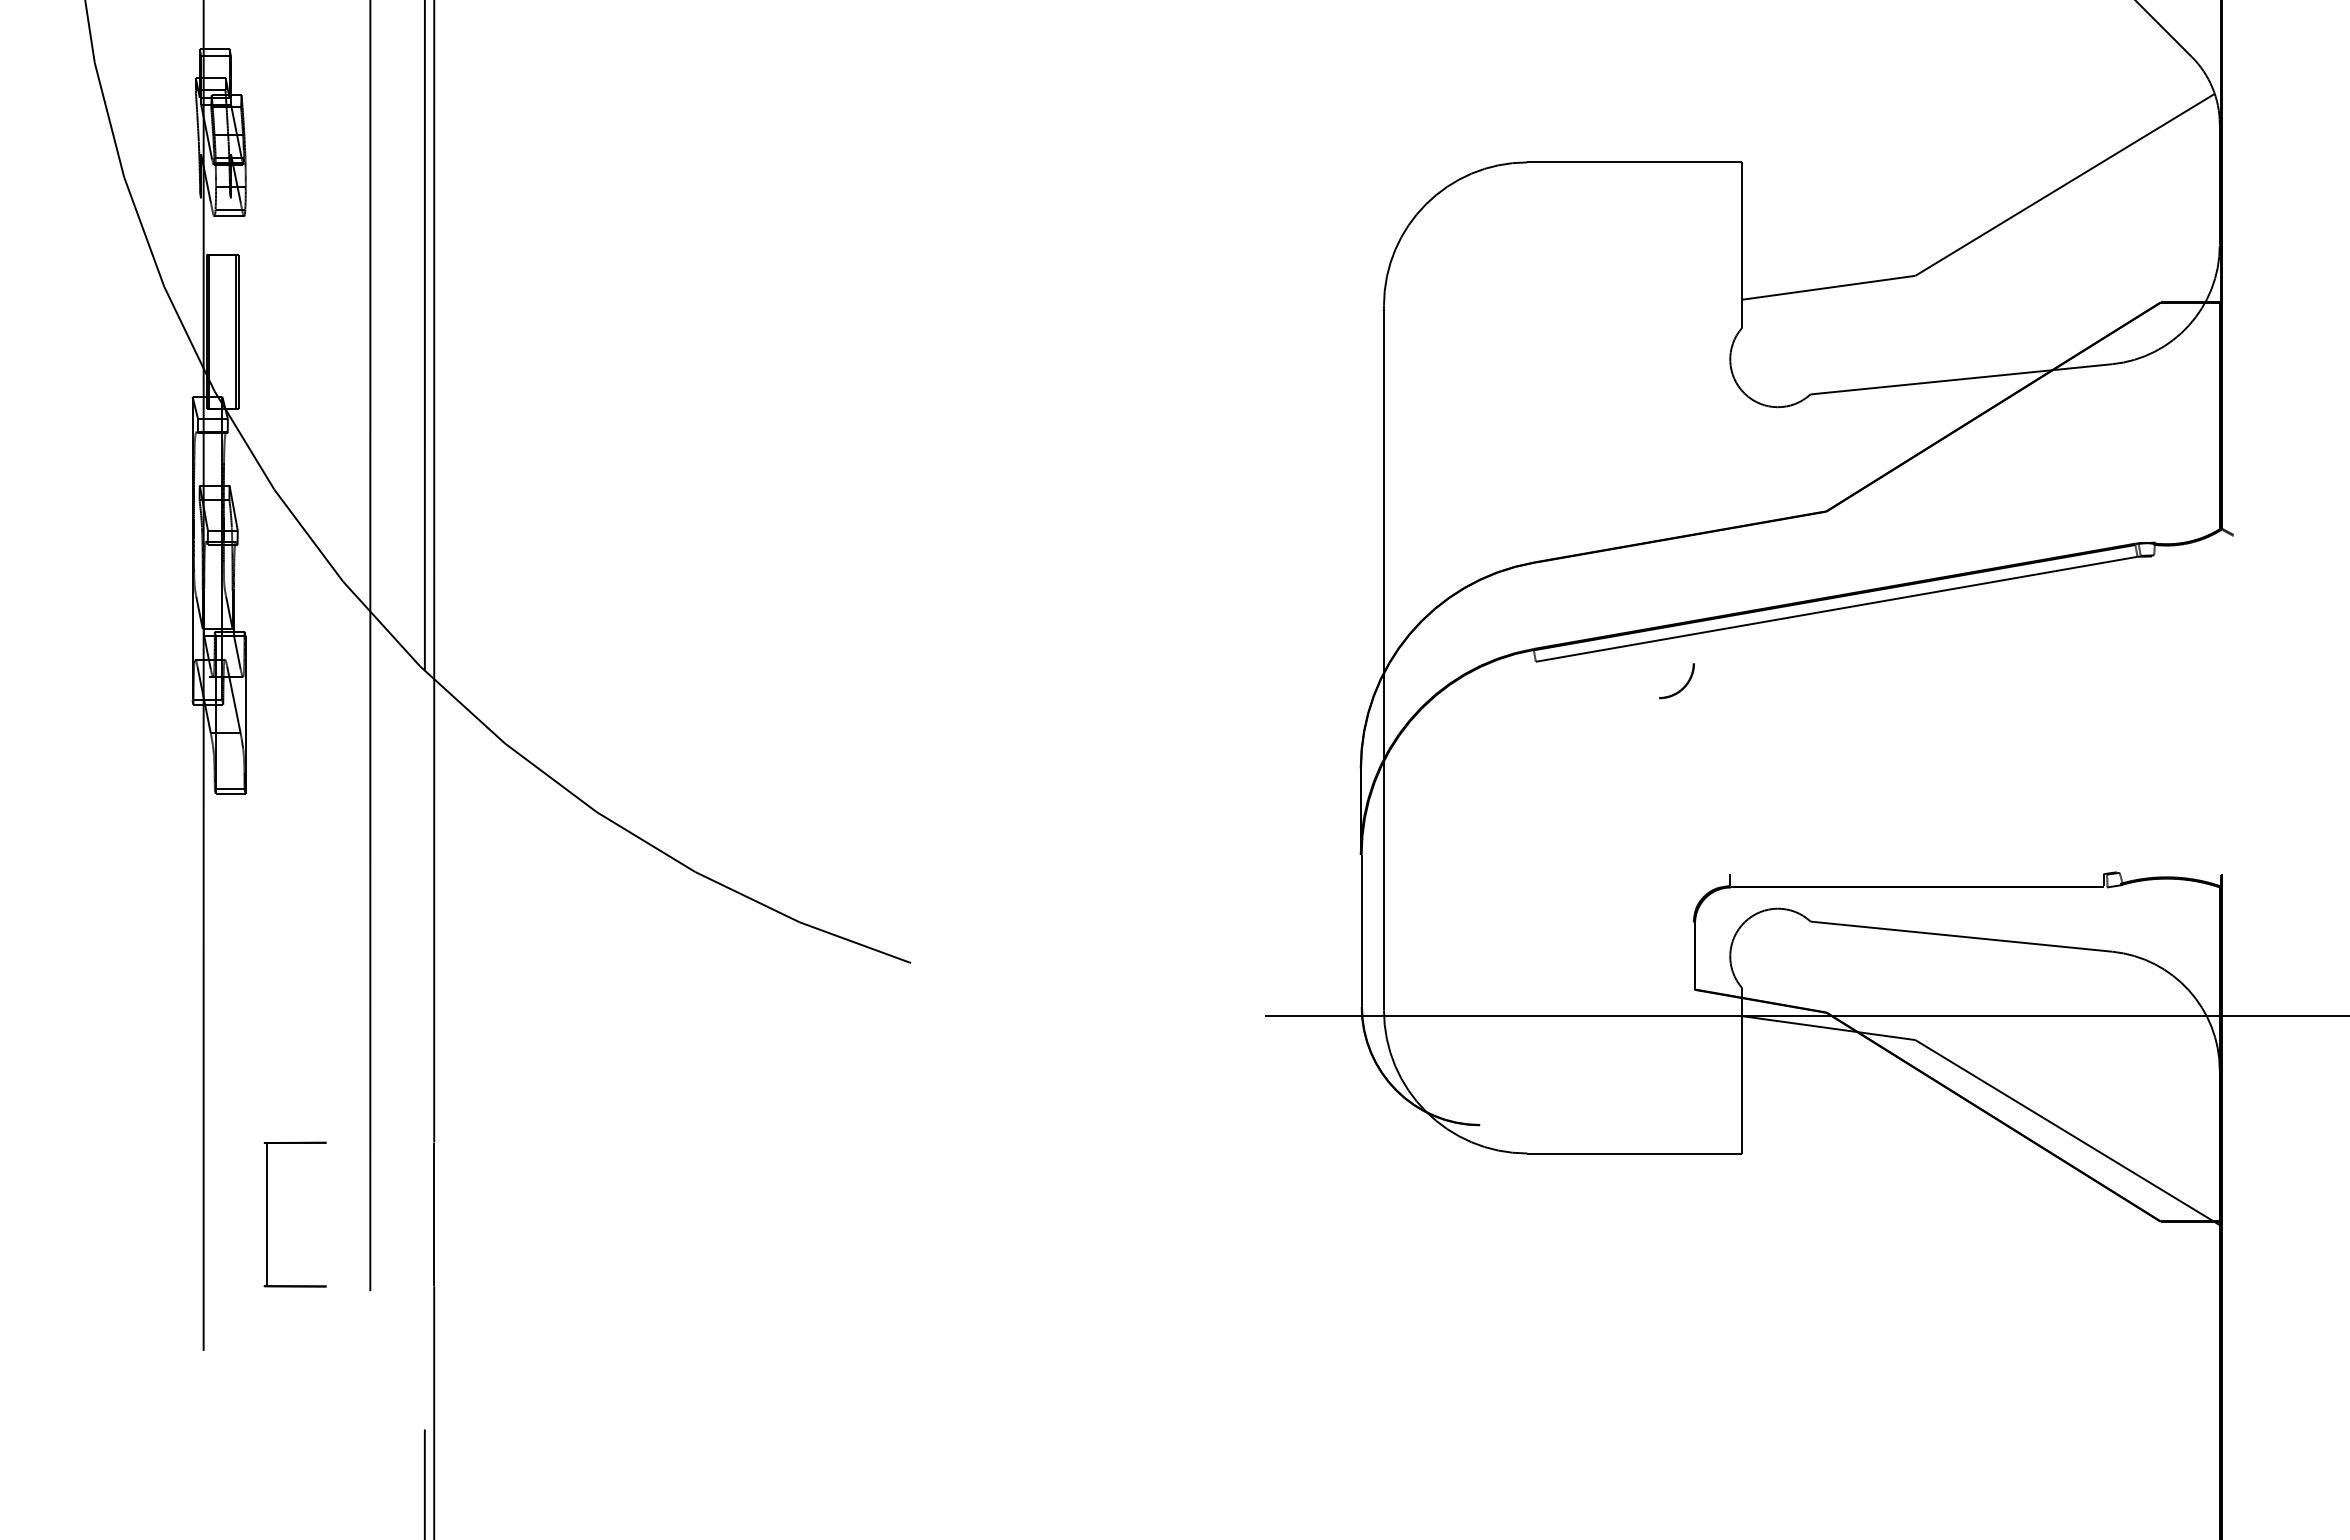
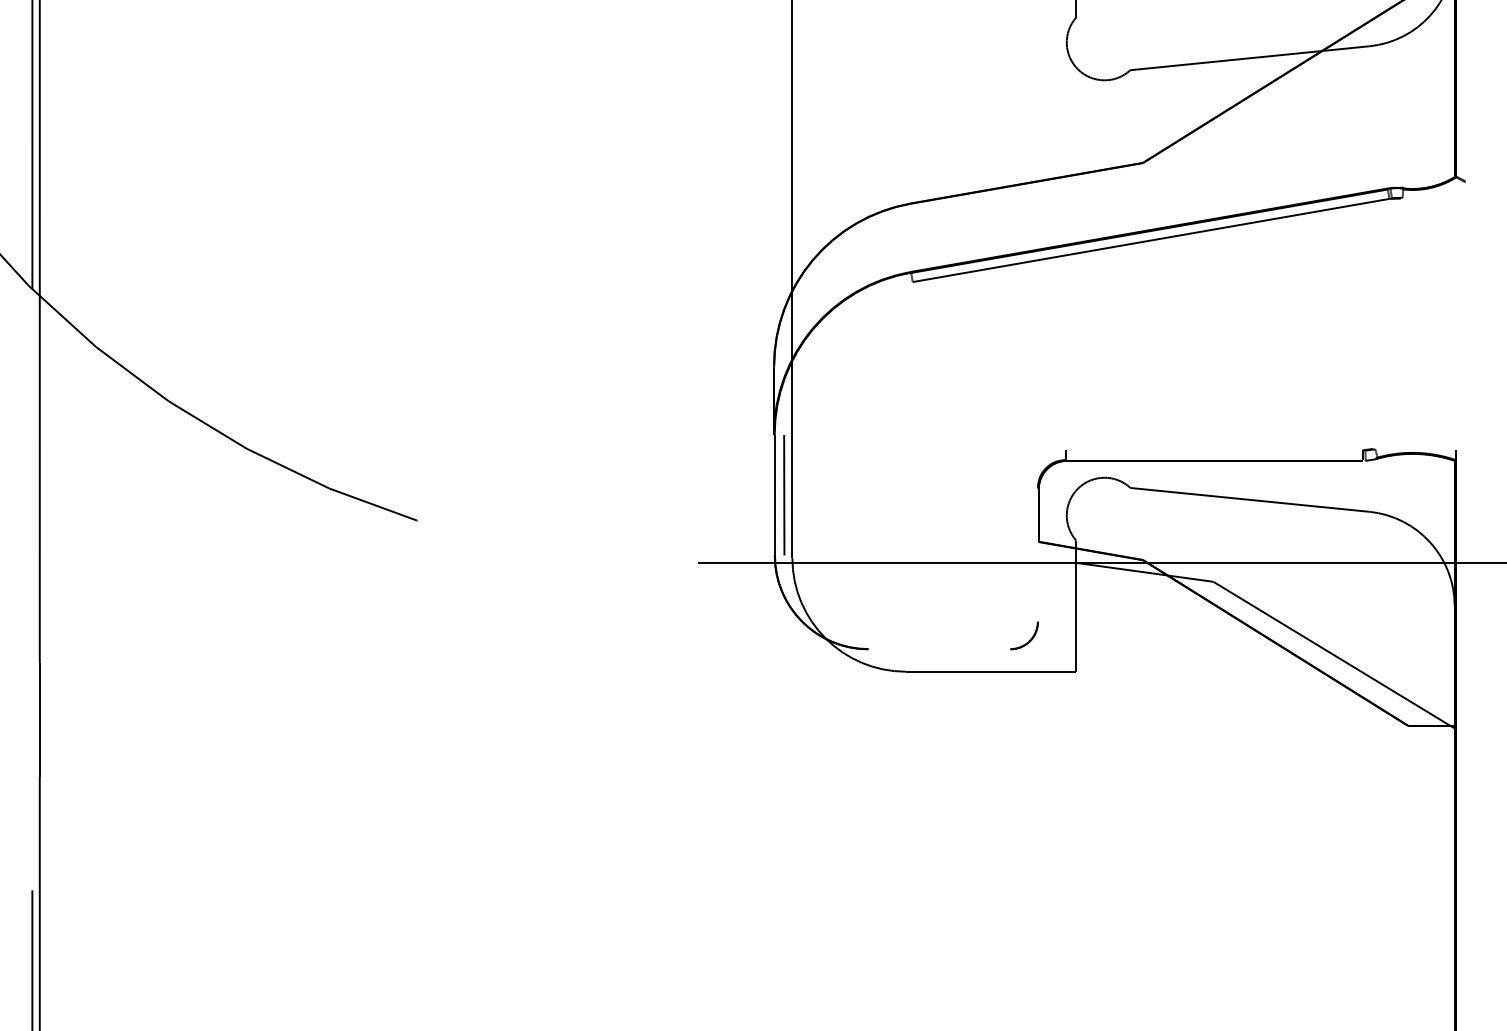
part: (1682, 687) -> (1028, 640), moved
line: (1373, 930) -> (784, 495), added

